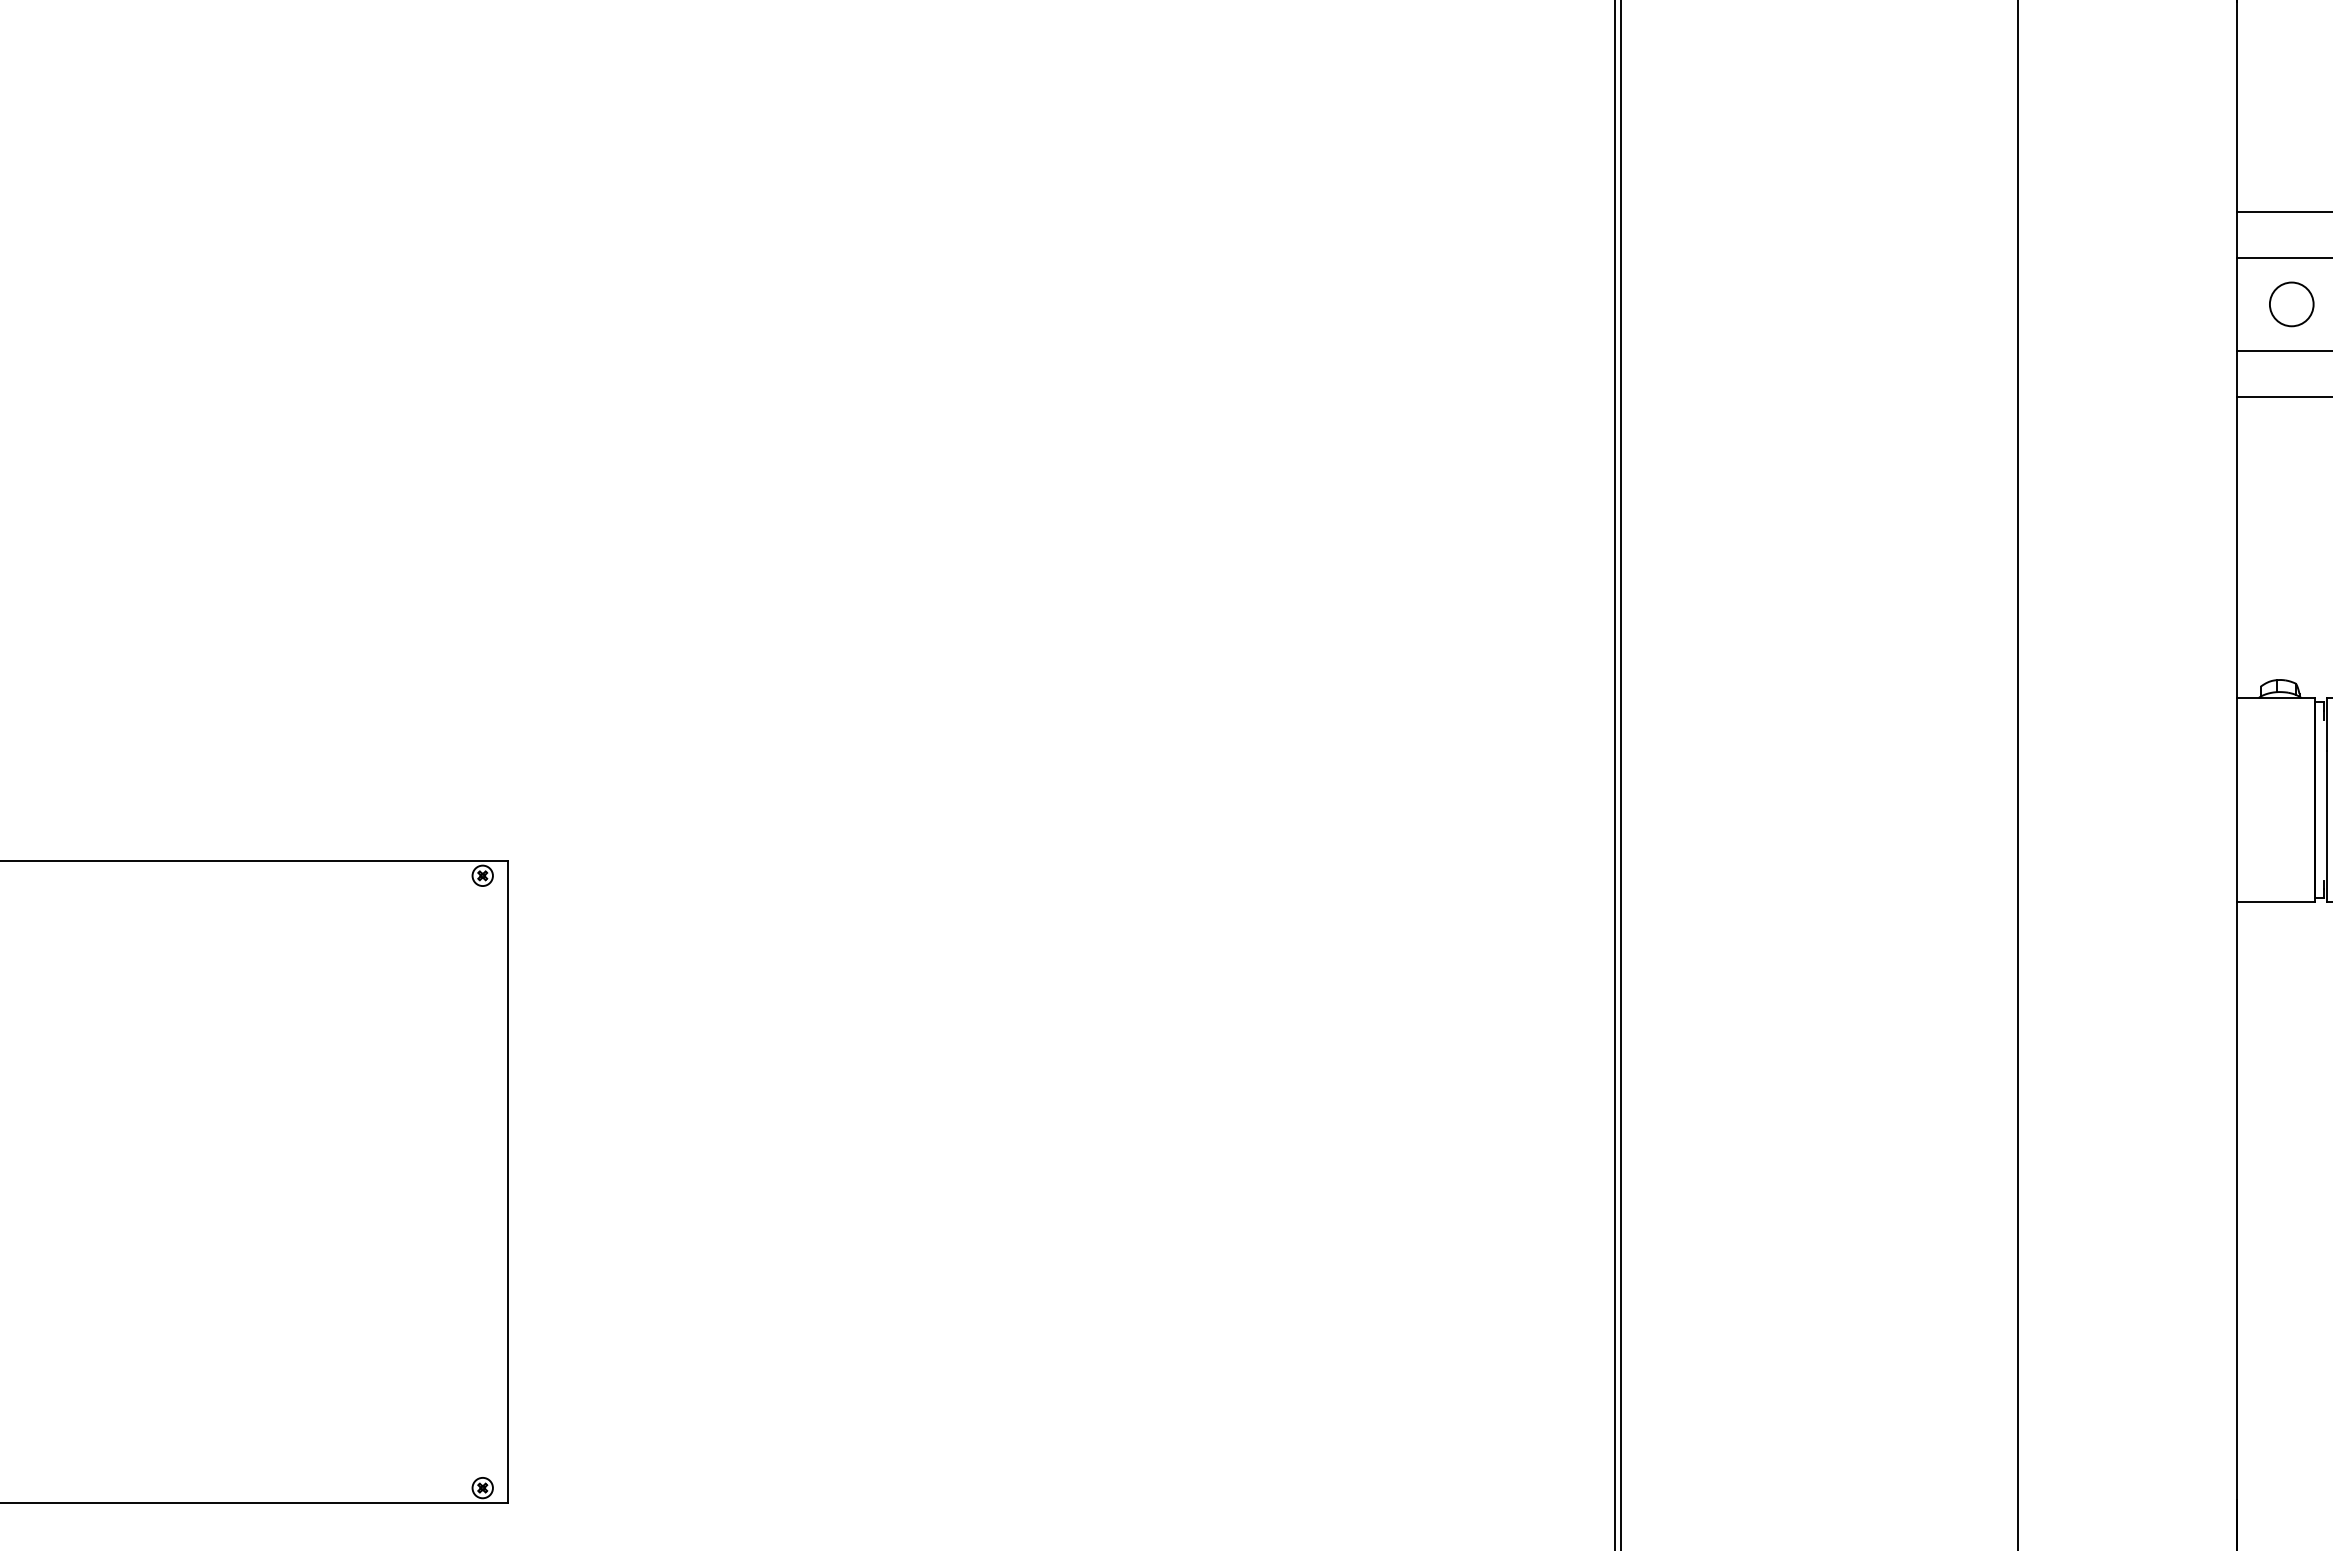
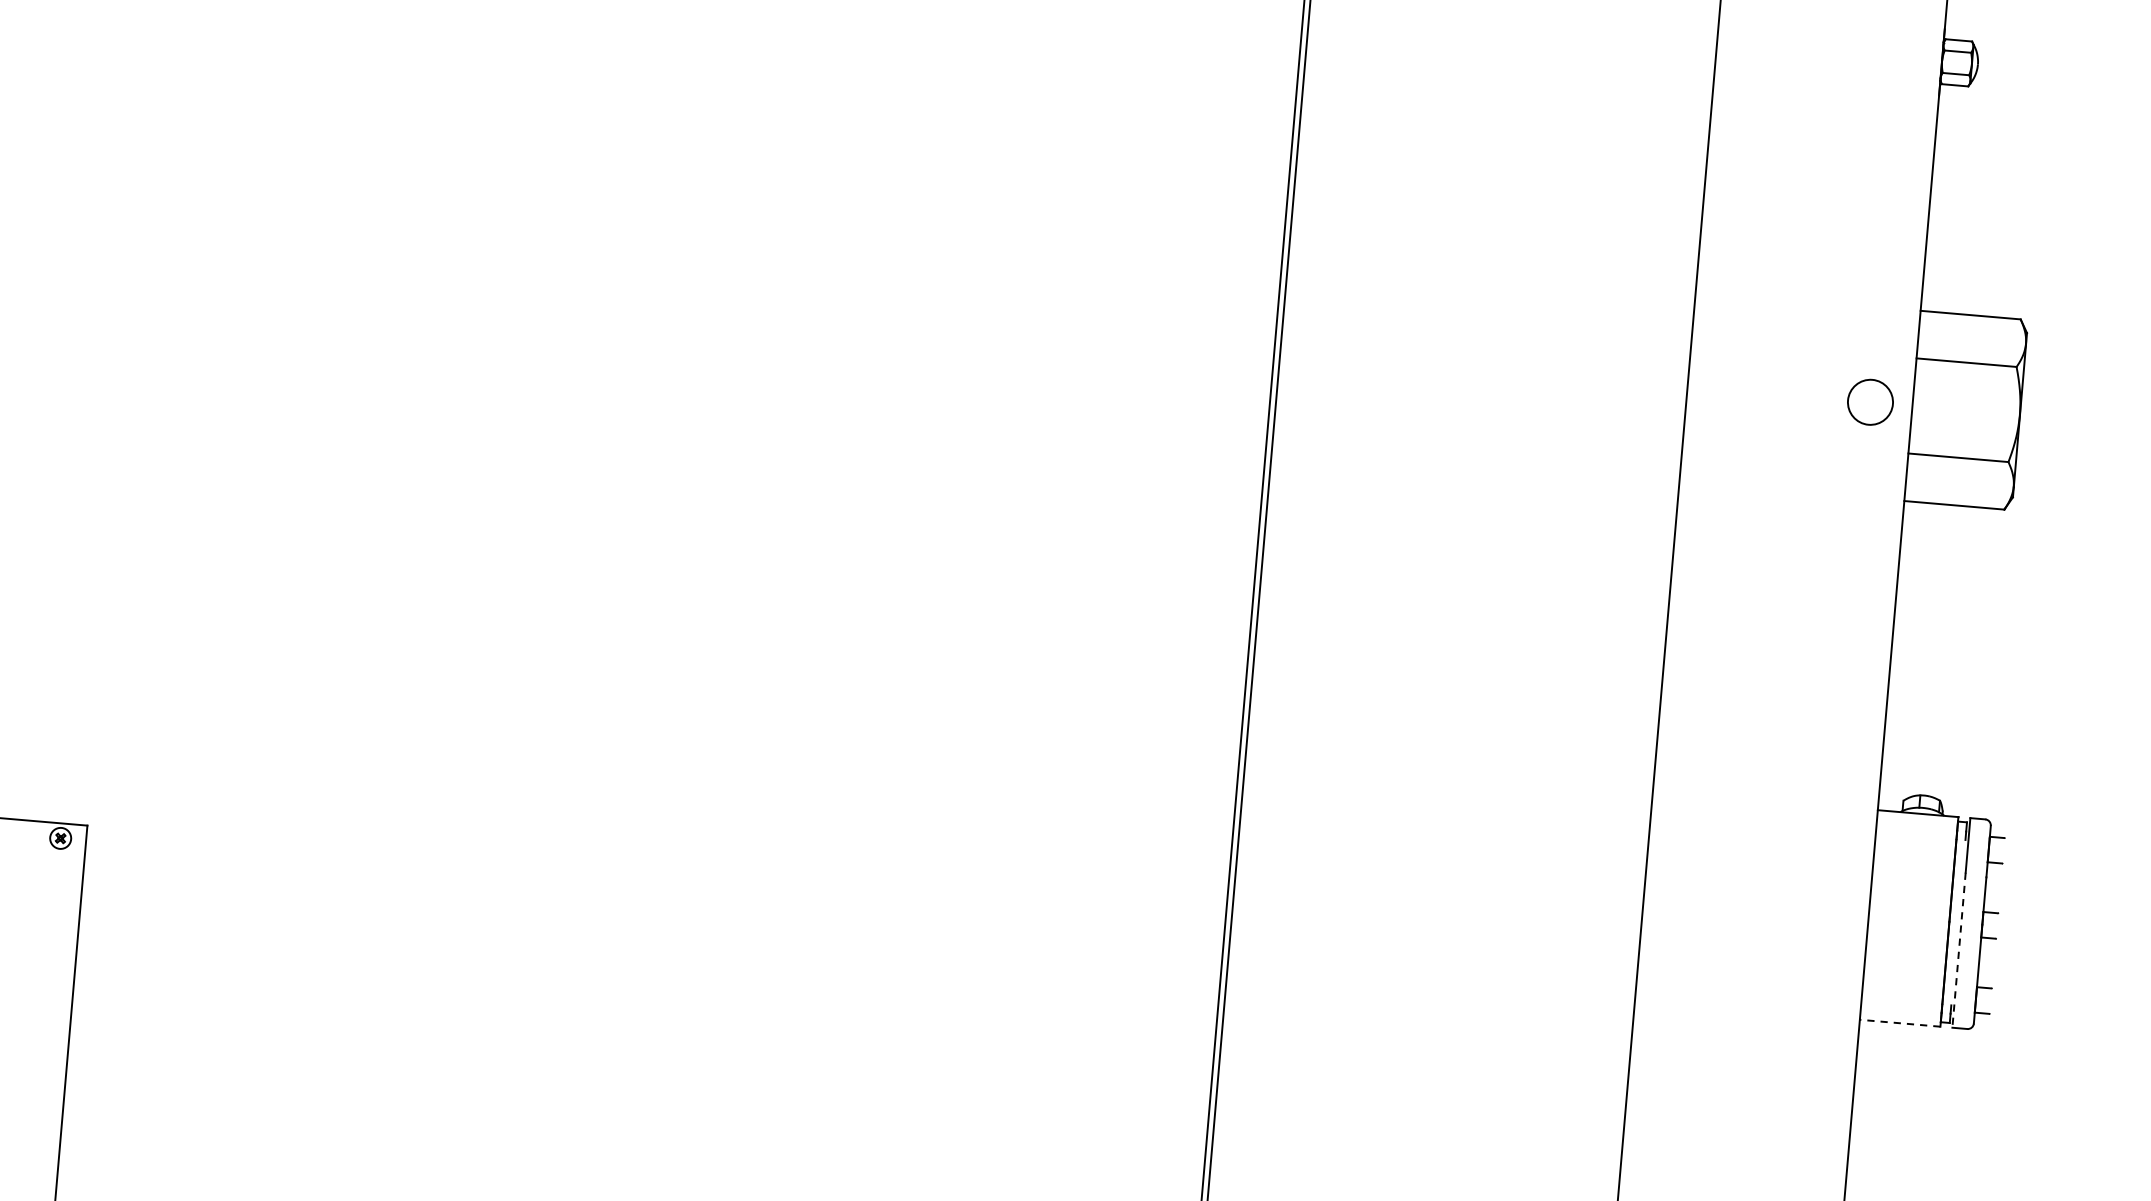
circle: (2291, 304) -> (1870, 402), moved
line: (2326, 827) -> (1958, 951), solid -> dashed
line: (2275, 902) -> (1899, 1023), solid -> dashed

